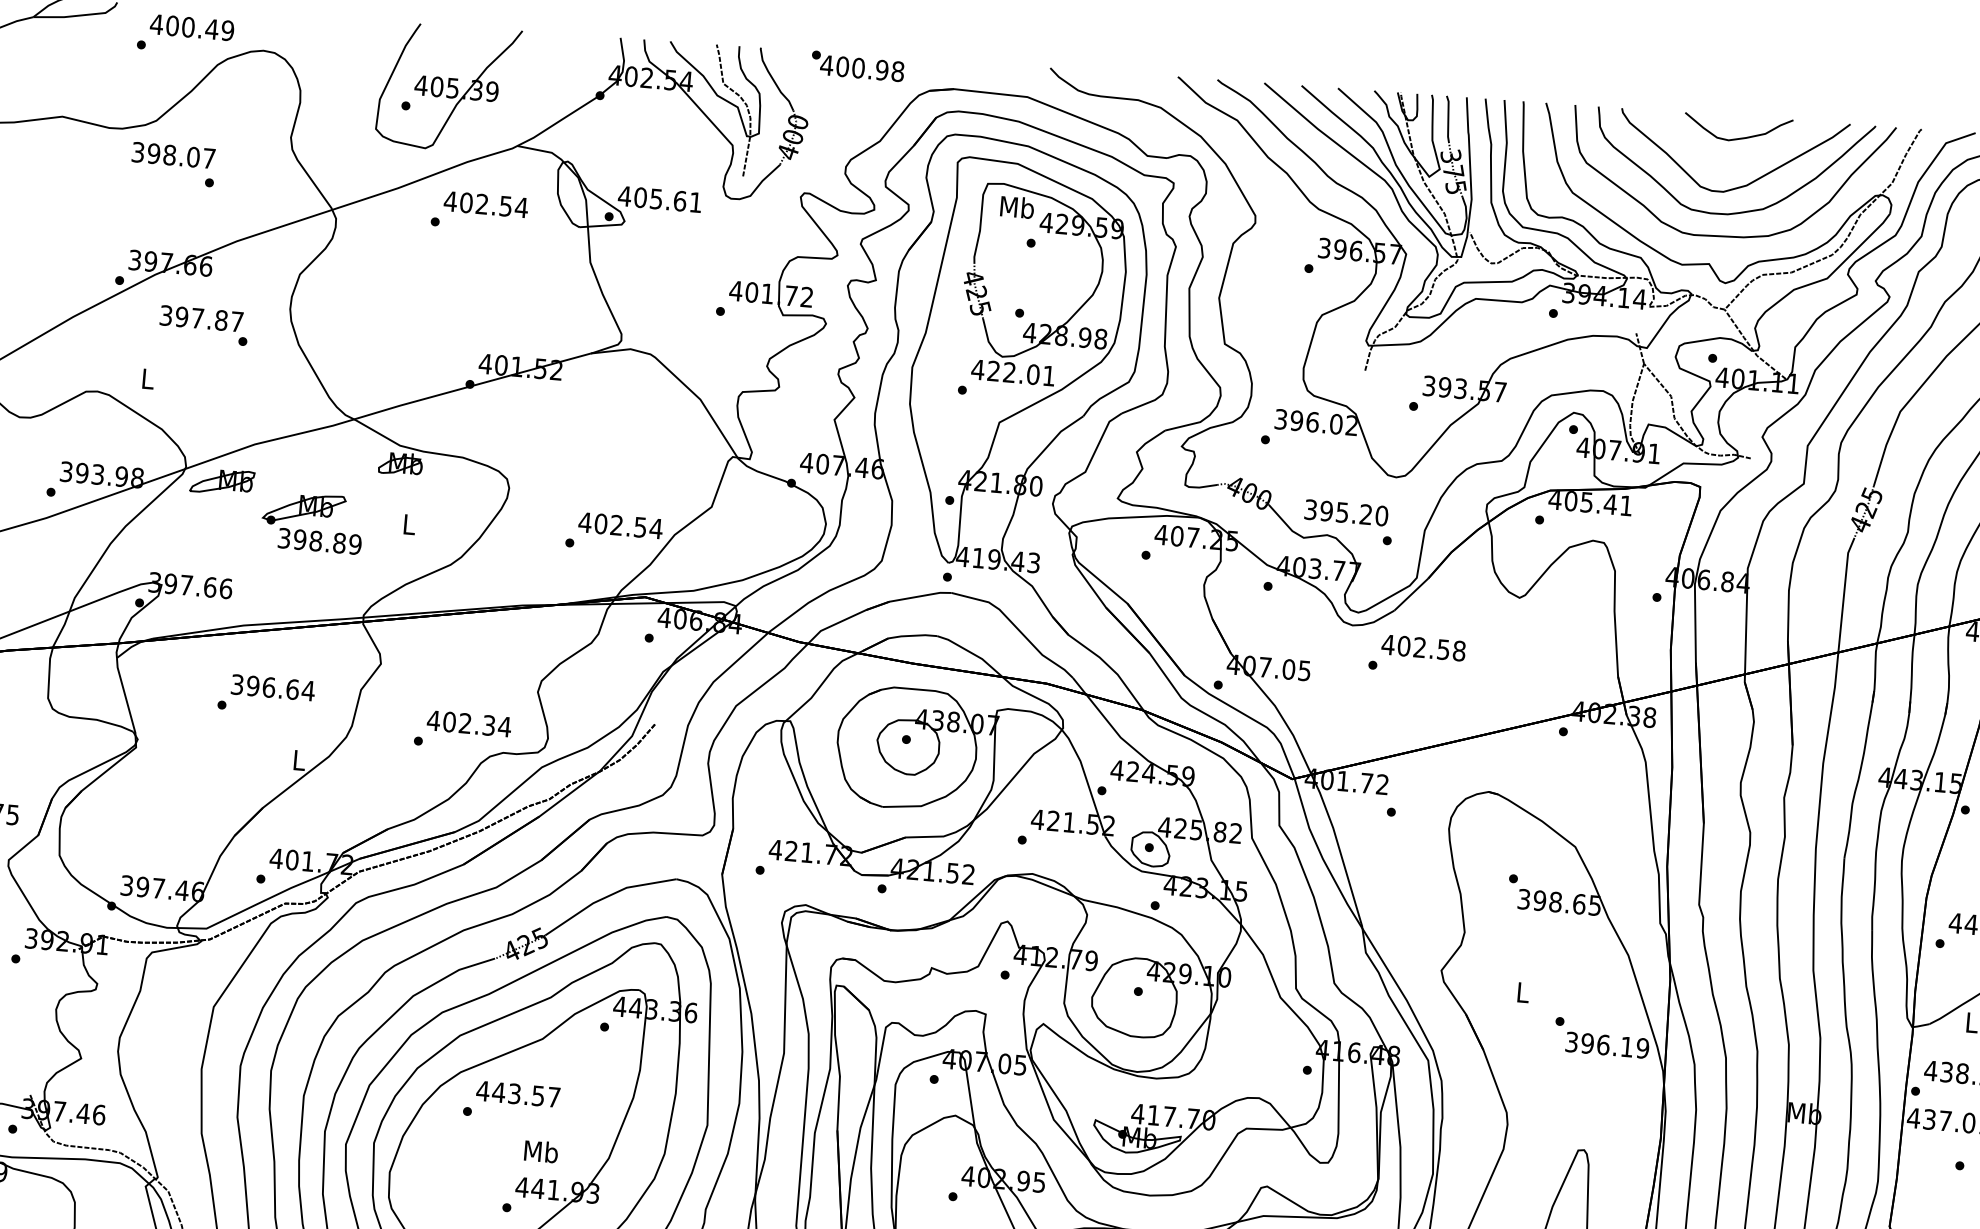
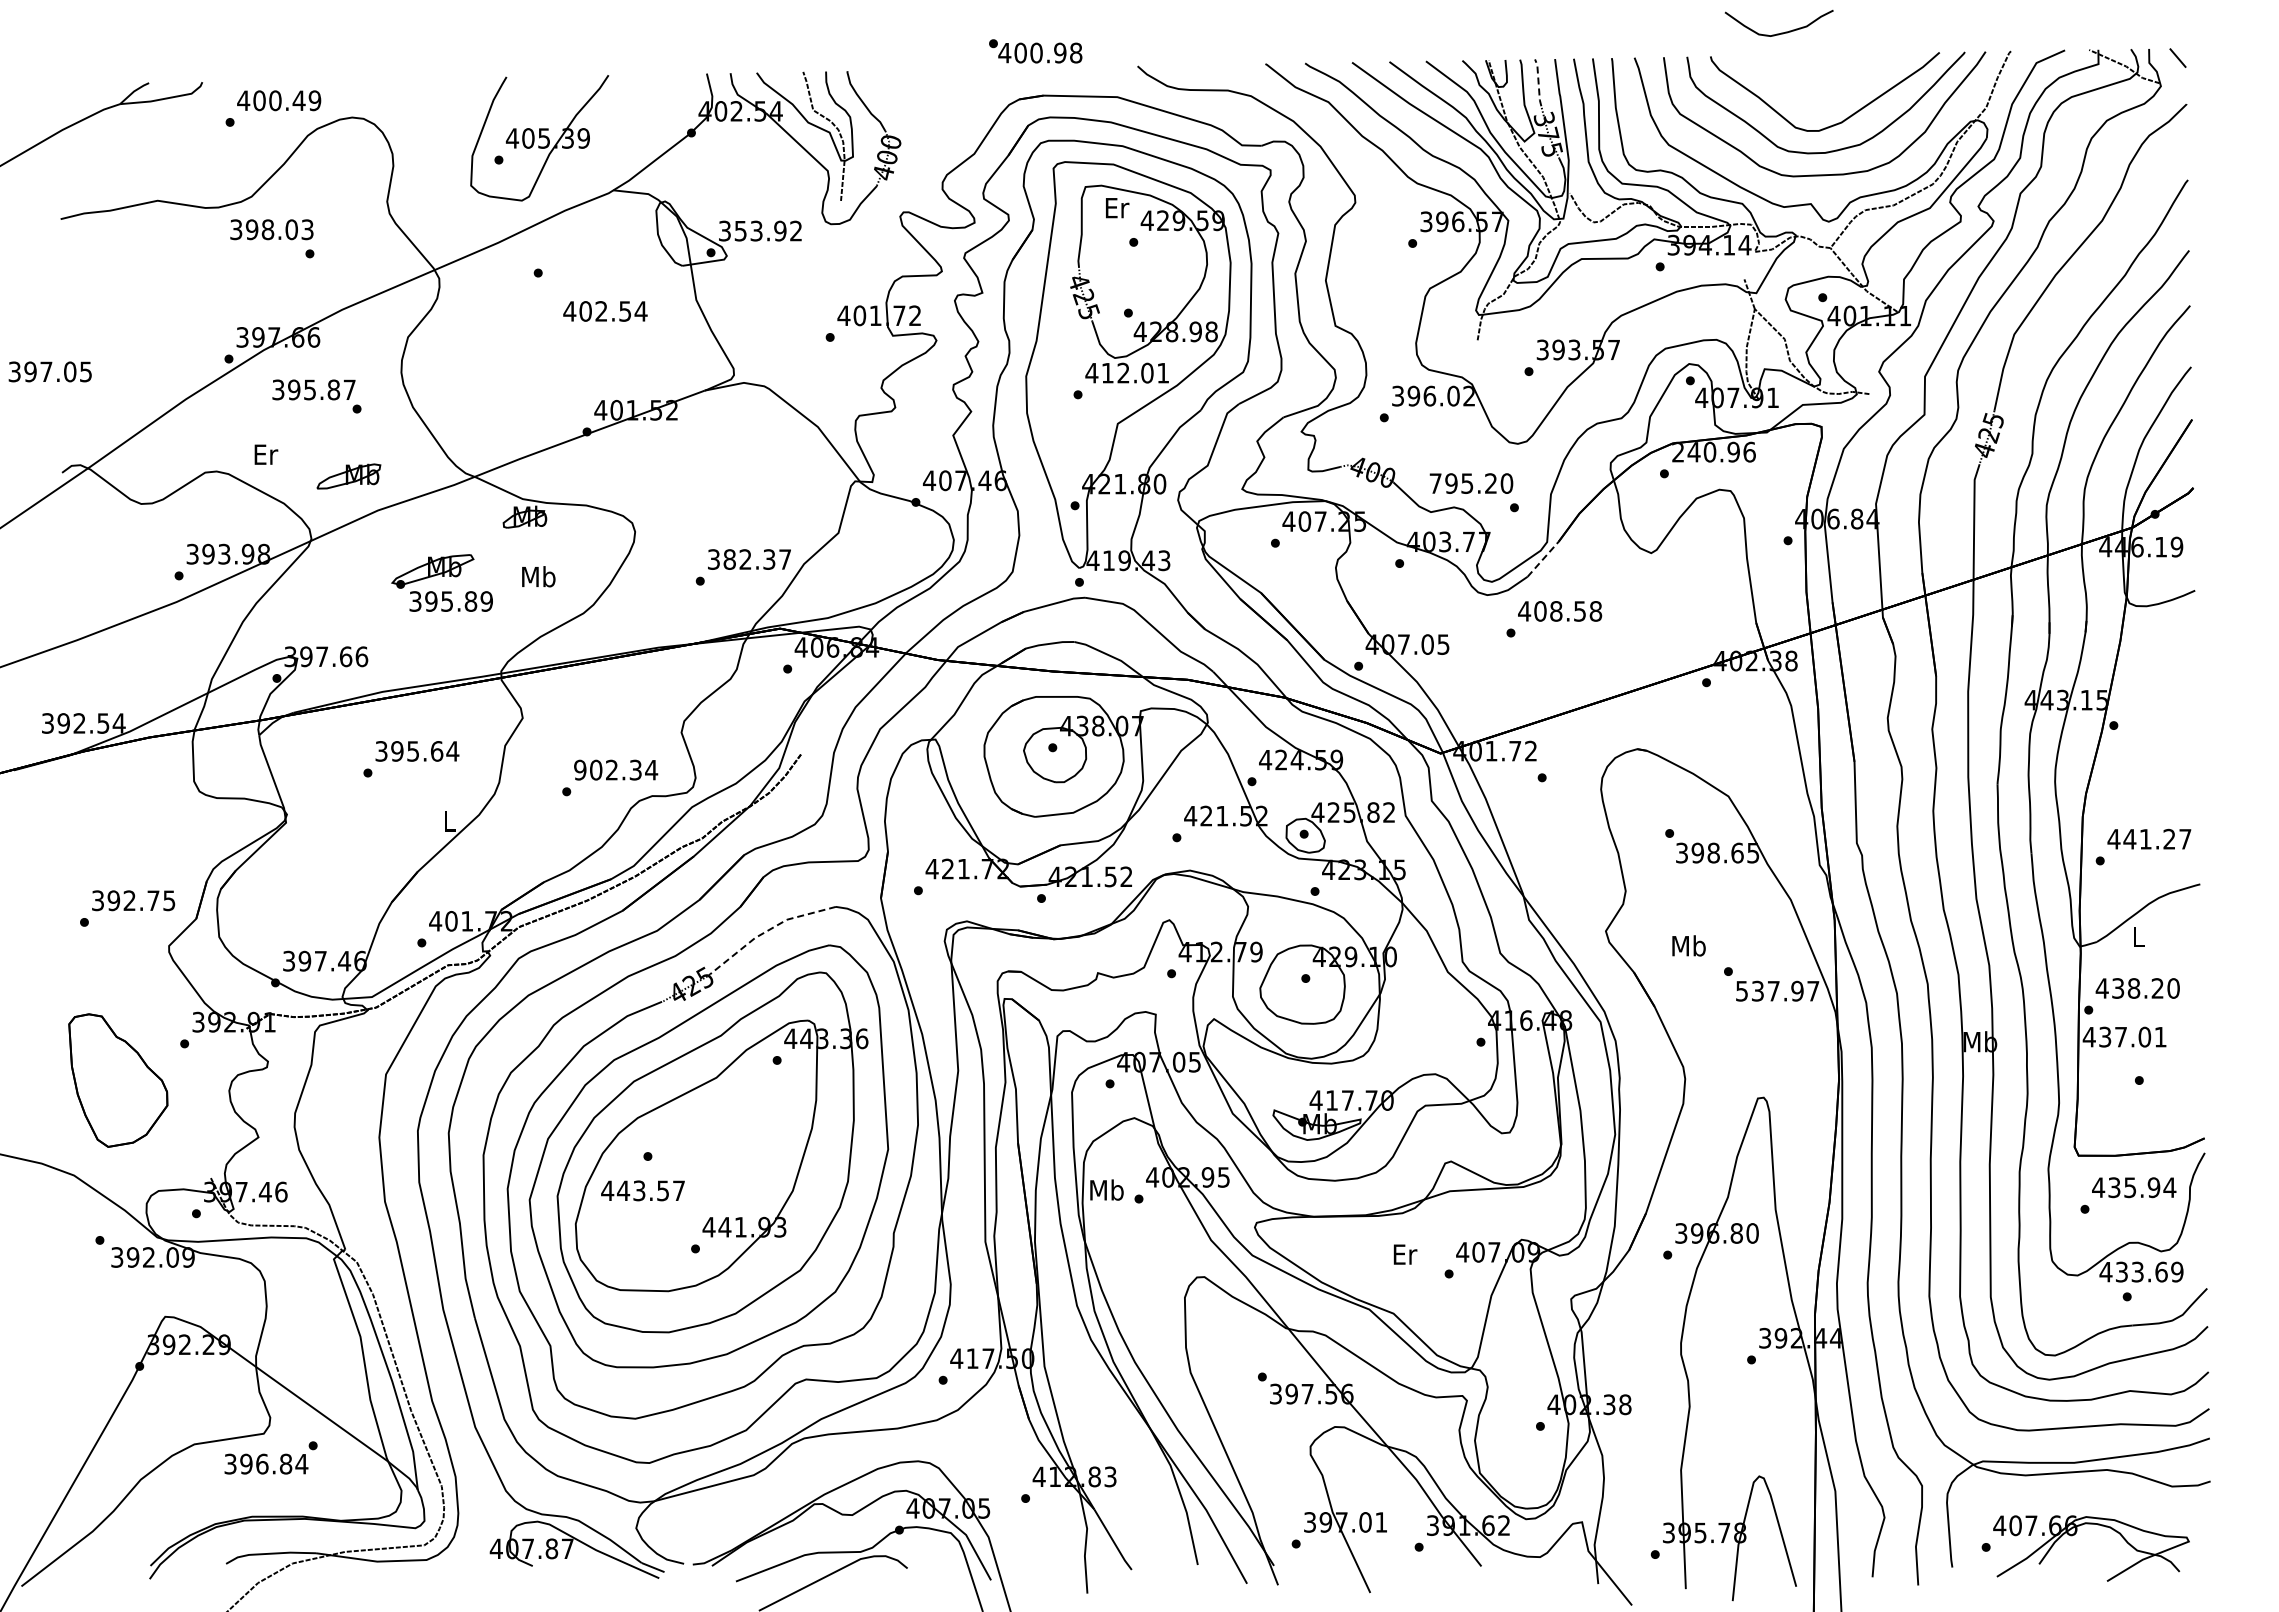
text: (857, 66) -> (1035, 51), moved
line: (1448, 119) -> (1538, 82), solid -> dashed
curve: (1739, 137) -> (1781, 32), moved
text: (209, 158) -> (307, 229), 398.07 -> 398.03
text: (659, 198) -> (759, 230), 405.61 -> 353.92
text: (486, 204) -> (605, 311), moved
text: (1016, 206) -> (1116, 207), Mb -> Er
text: (197, 317) -> (309, 389), 397.87 -> 395.87
text: (993, 370) -> (1107, 372), 422.01 -> 412.01
text: (148, 378) -> (266, 454), L -> Er
part: (222, 481) -> (348, 476), moved
text: (1590, 502) -> (1713, 451), 405.41 -> 240.96
text: (1310, 509) -> (1435, 483), 395.20 -> 795.20
text: (409, 524) -> (538, 576), L -> Mb
text: (620, 525) -> (749, 559), 402.54 -> 382.37
text: (316, 541) -> (447, 601), 398.89 -> 395.89
line: (1411, 593) -> (1543, 558), solid -> dashed
text: (1420, 647) -> (1556, 611), 402.58 -> 408.58
text: (269, 687) -> (413, 751), 396.64 -> 395.64
text: (433, 720) -> (579, 769), 402.34 -> 902.34
line: (607, 896) -> (768, 930), solid -> dashed
text: (1522, 991) -> (1688, 945), L -> Mb
text: (1607, 1044) -> (1777, 990), 396.19 -> 537.97
text: (517, 1093) -> (642, 1190), moved
text: (540, 1151) -> (1106, 1189), moved

